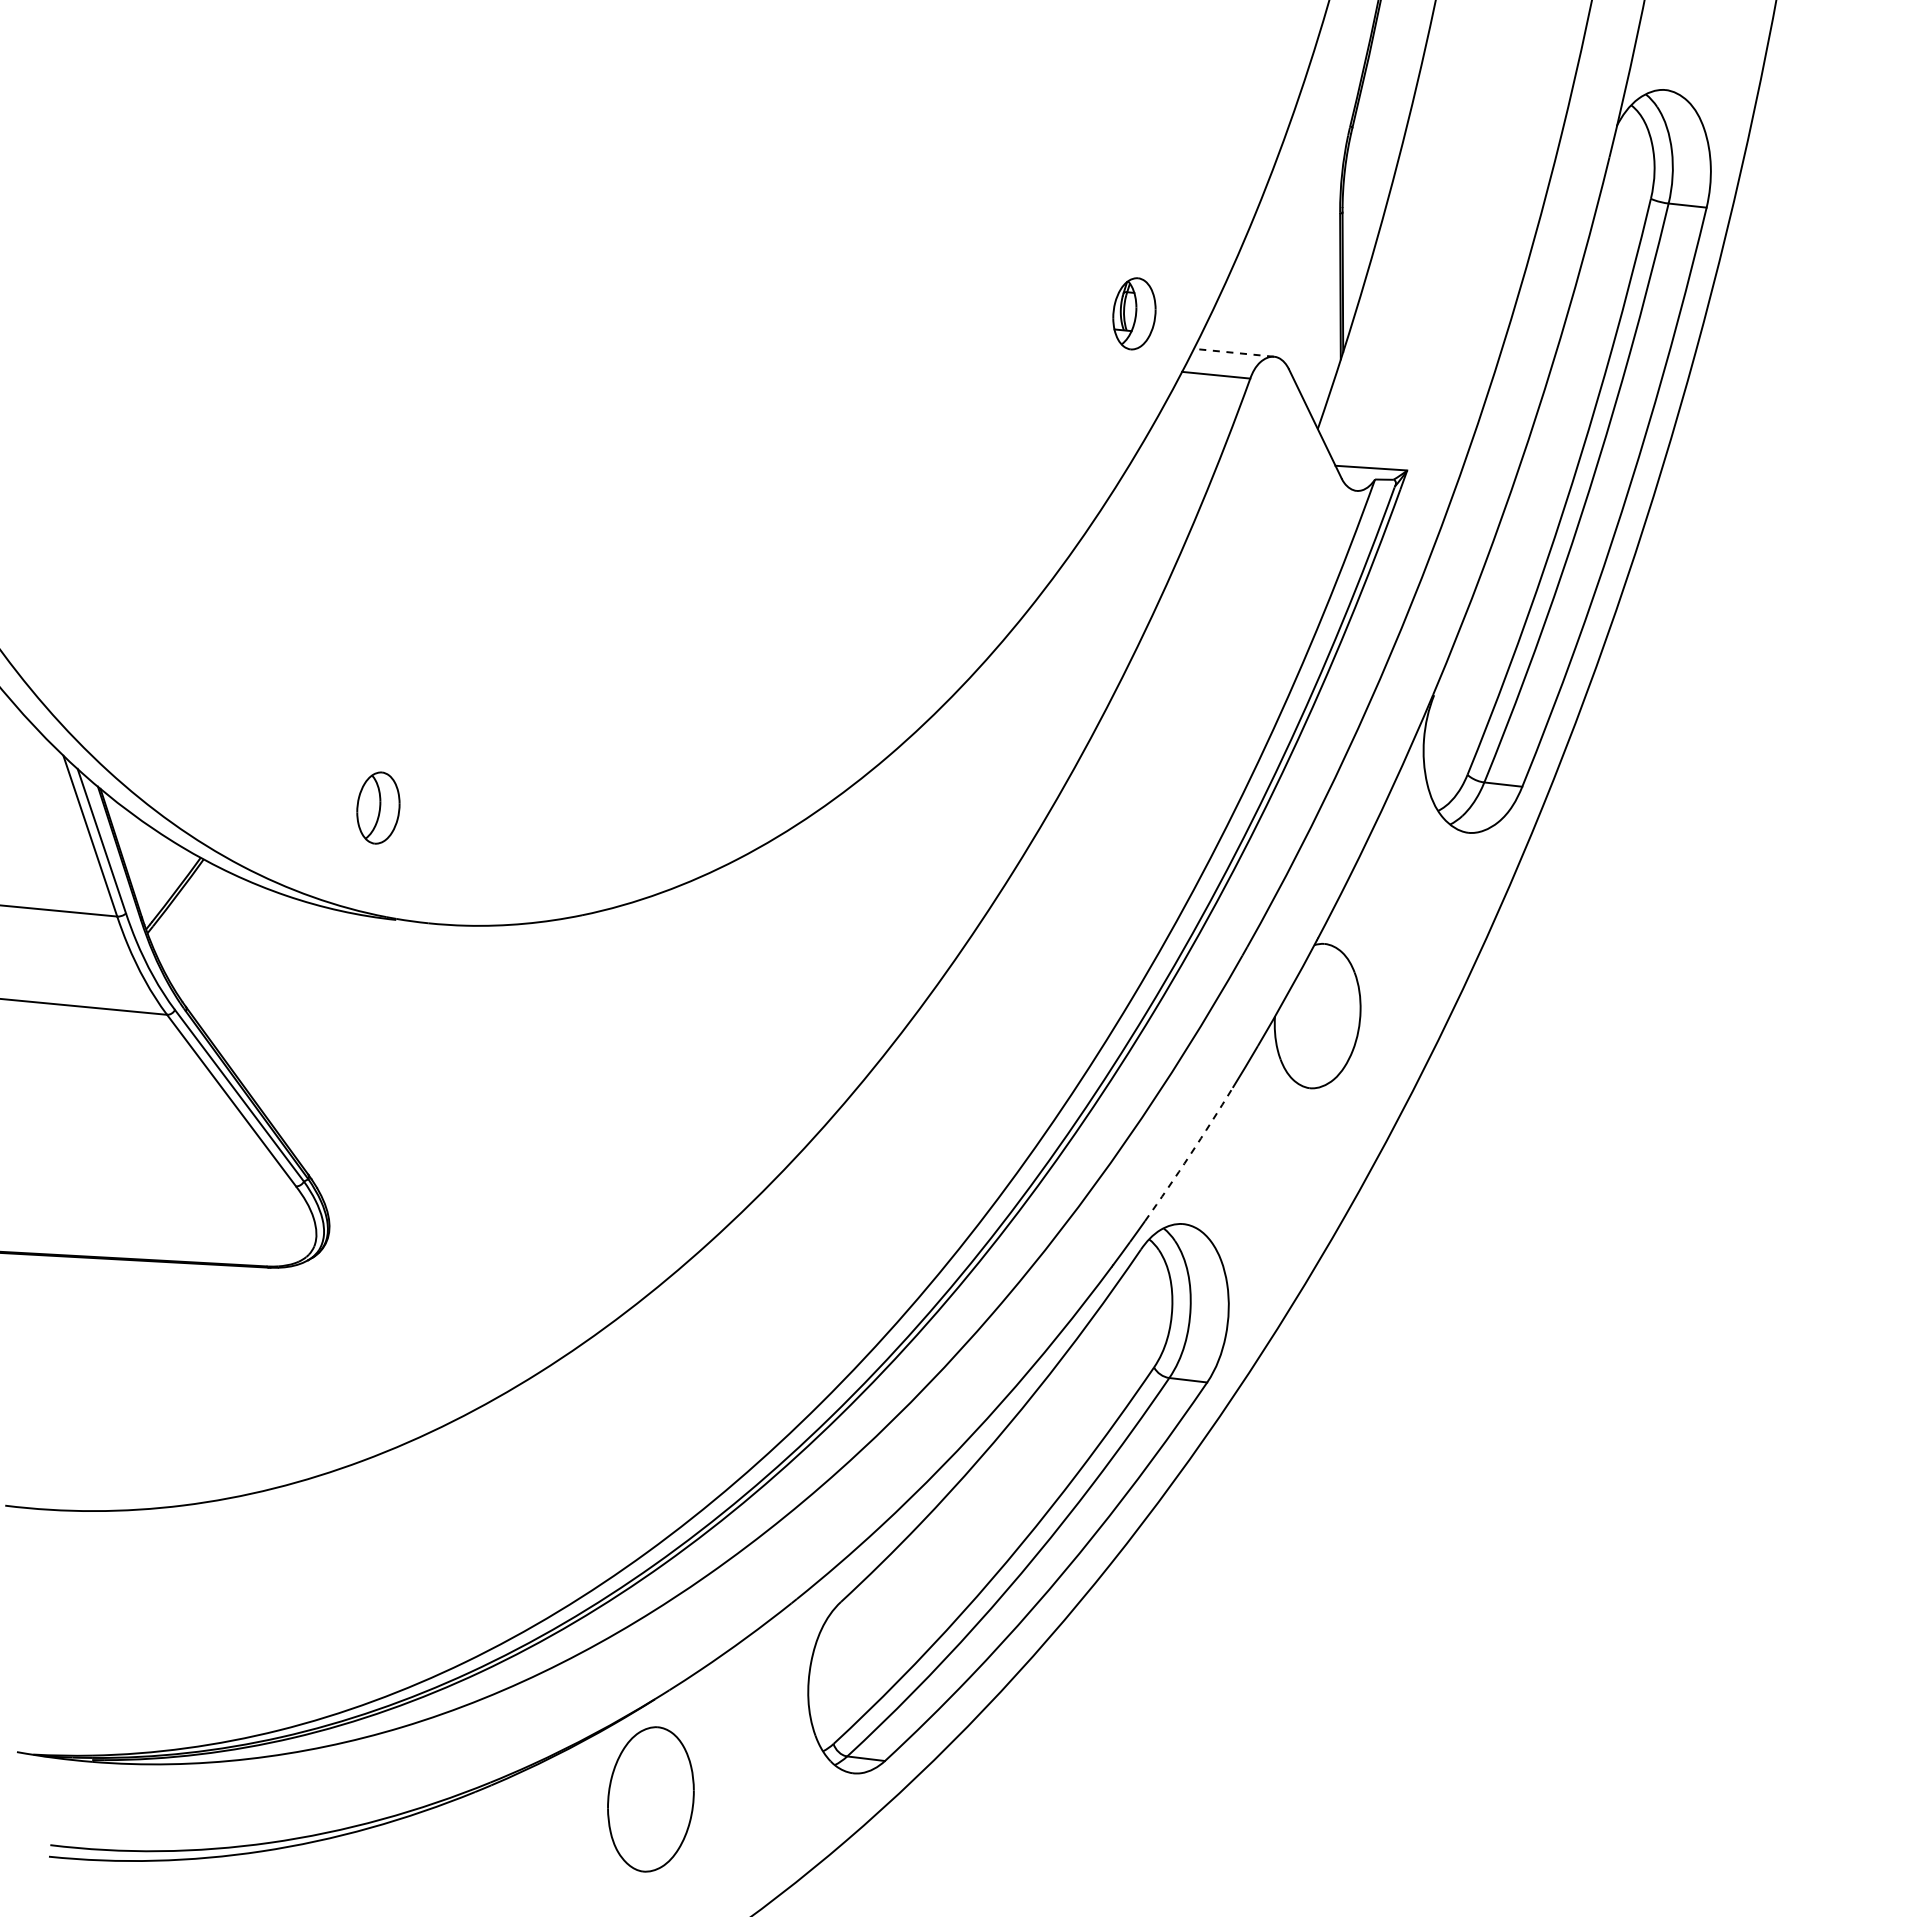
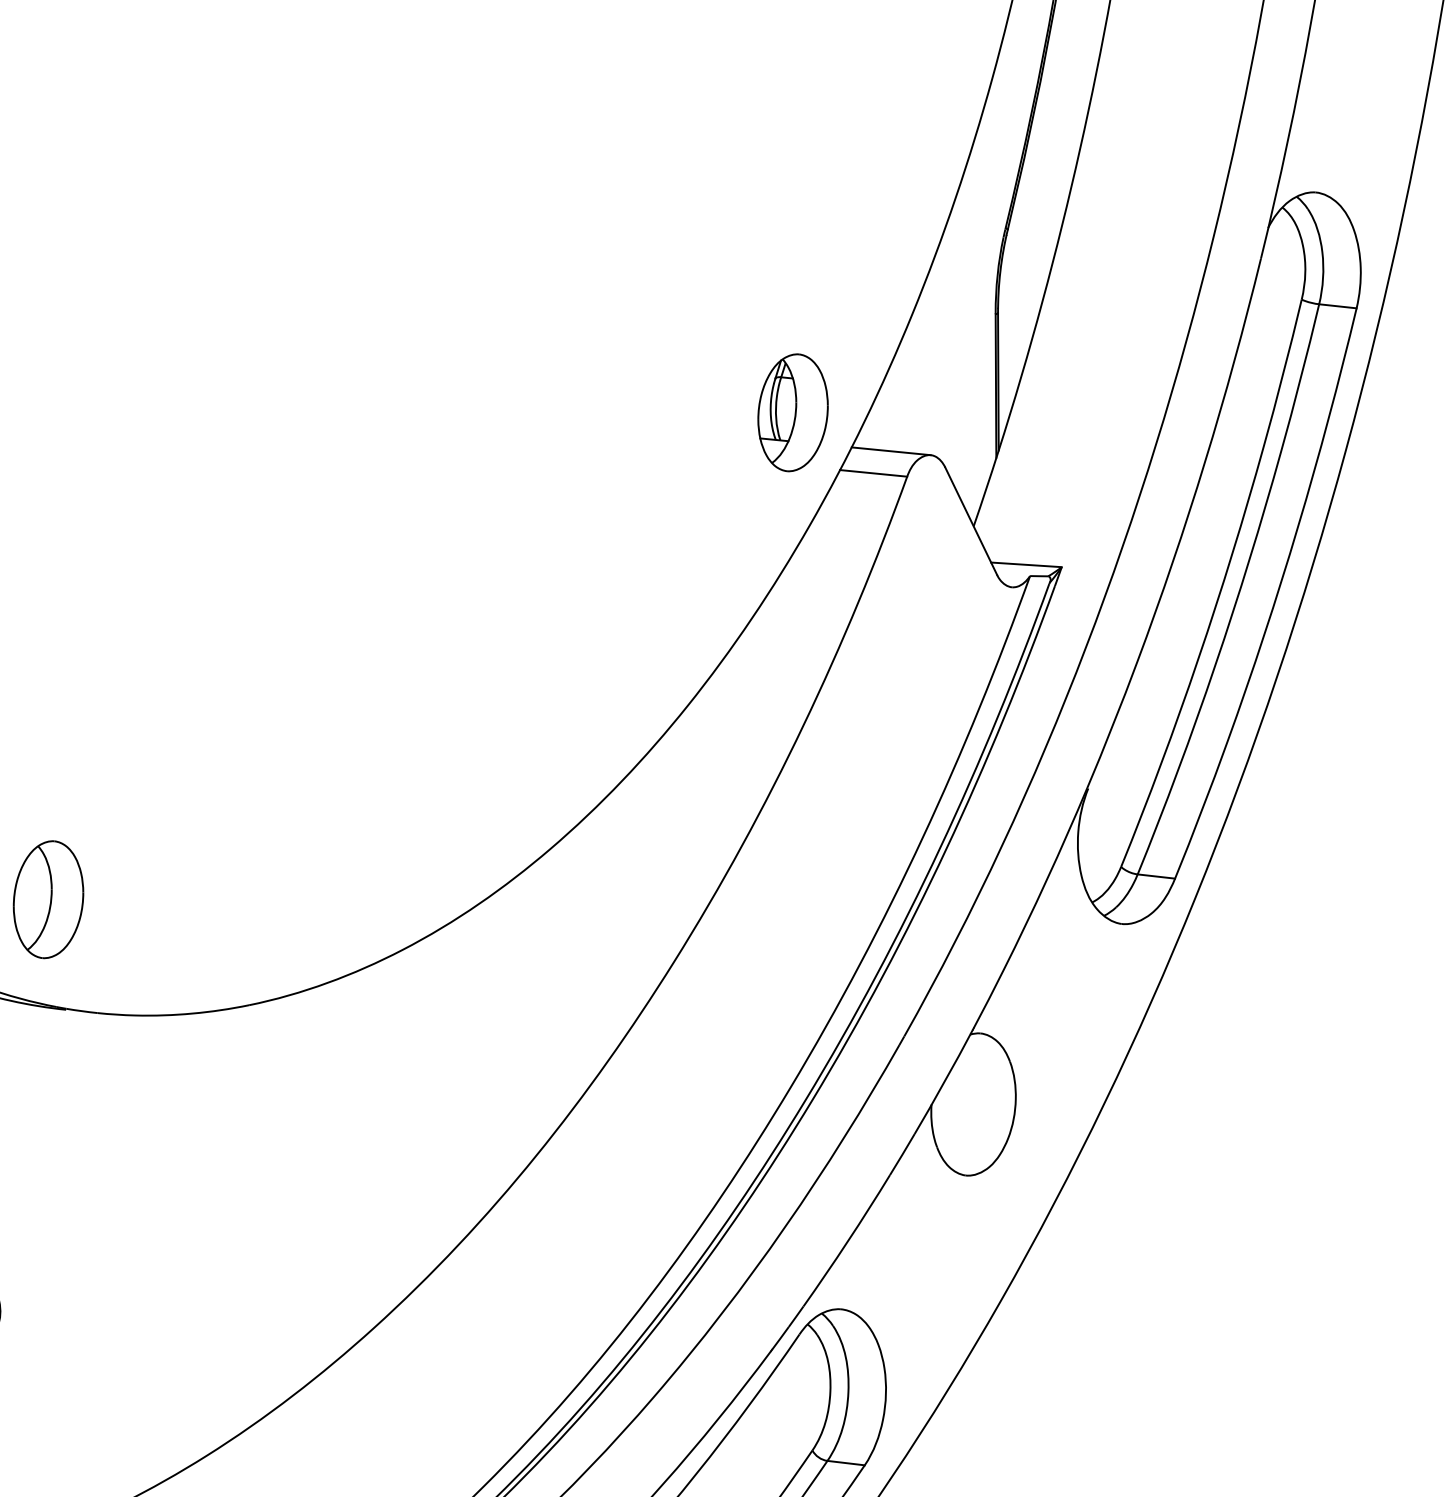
part: (1134, 313) -> (793, 412), size x1.67
line: (1233, 352) -> (890, 450), dashed -> solid
part: (378, 807) -> (48, 899), size x1.67
arc: (1190, 1155) -> (848, 1241), dashed -> solid

